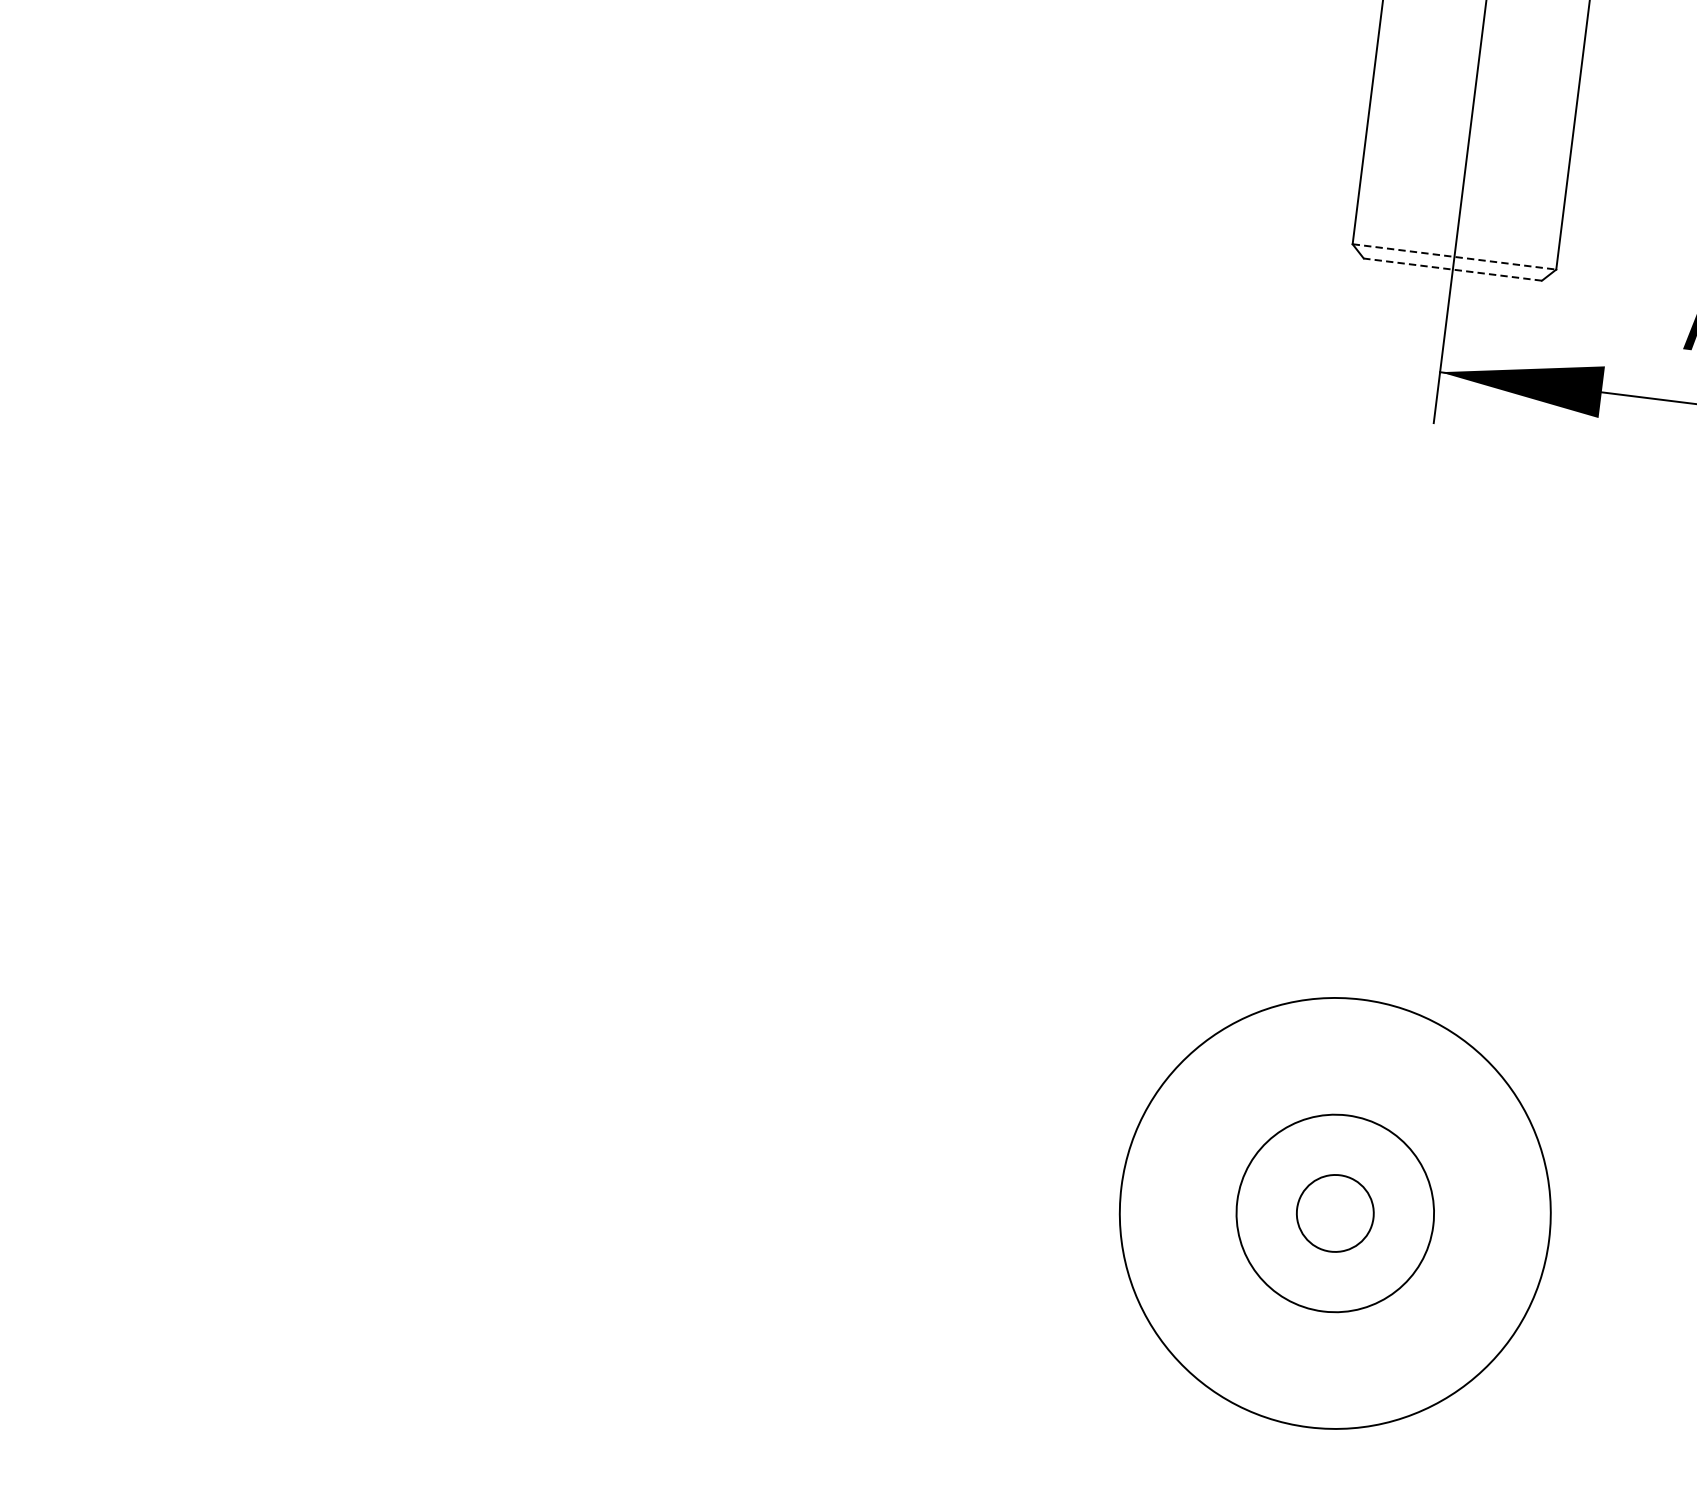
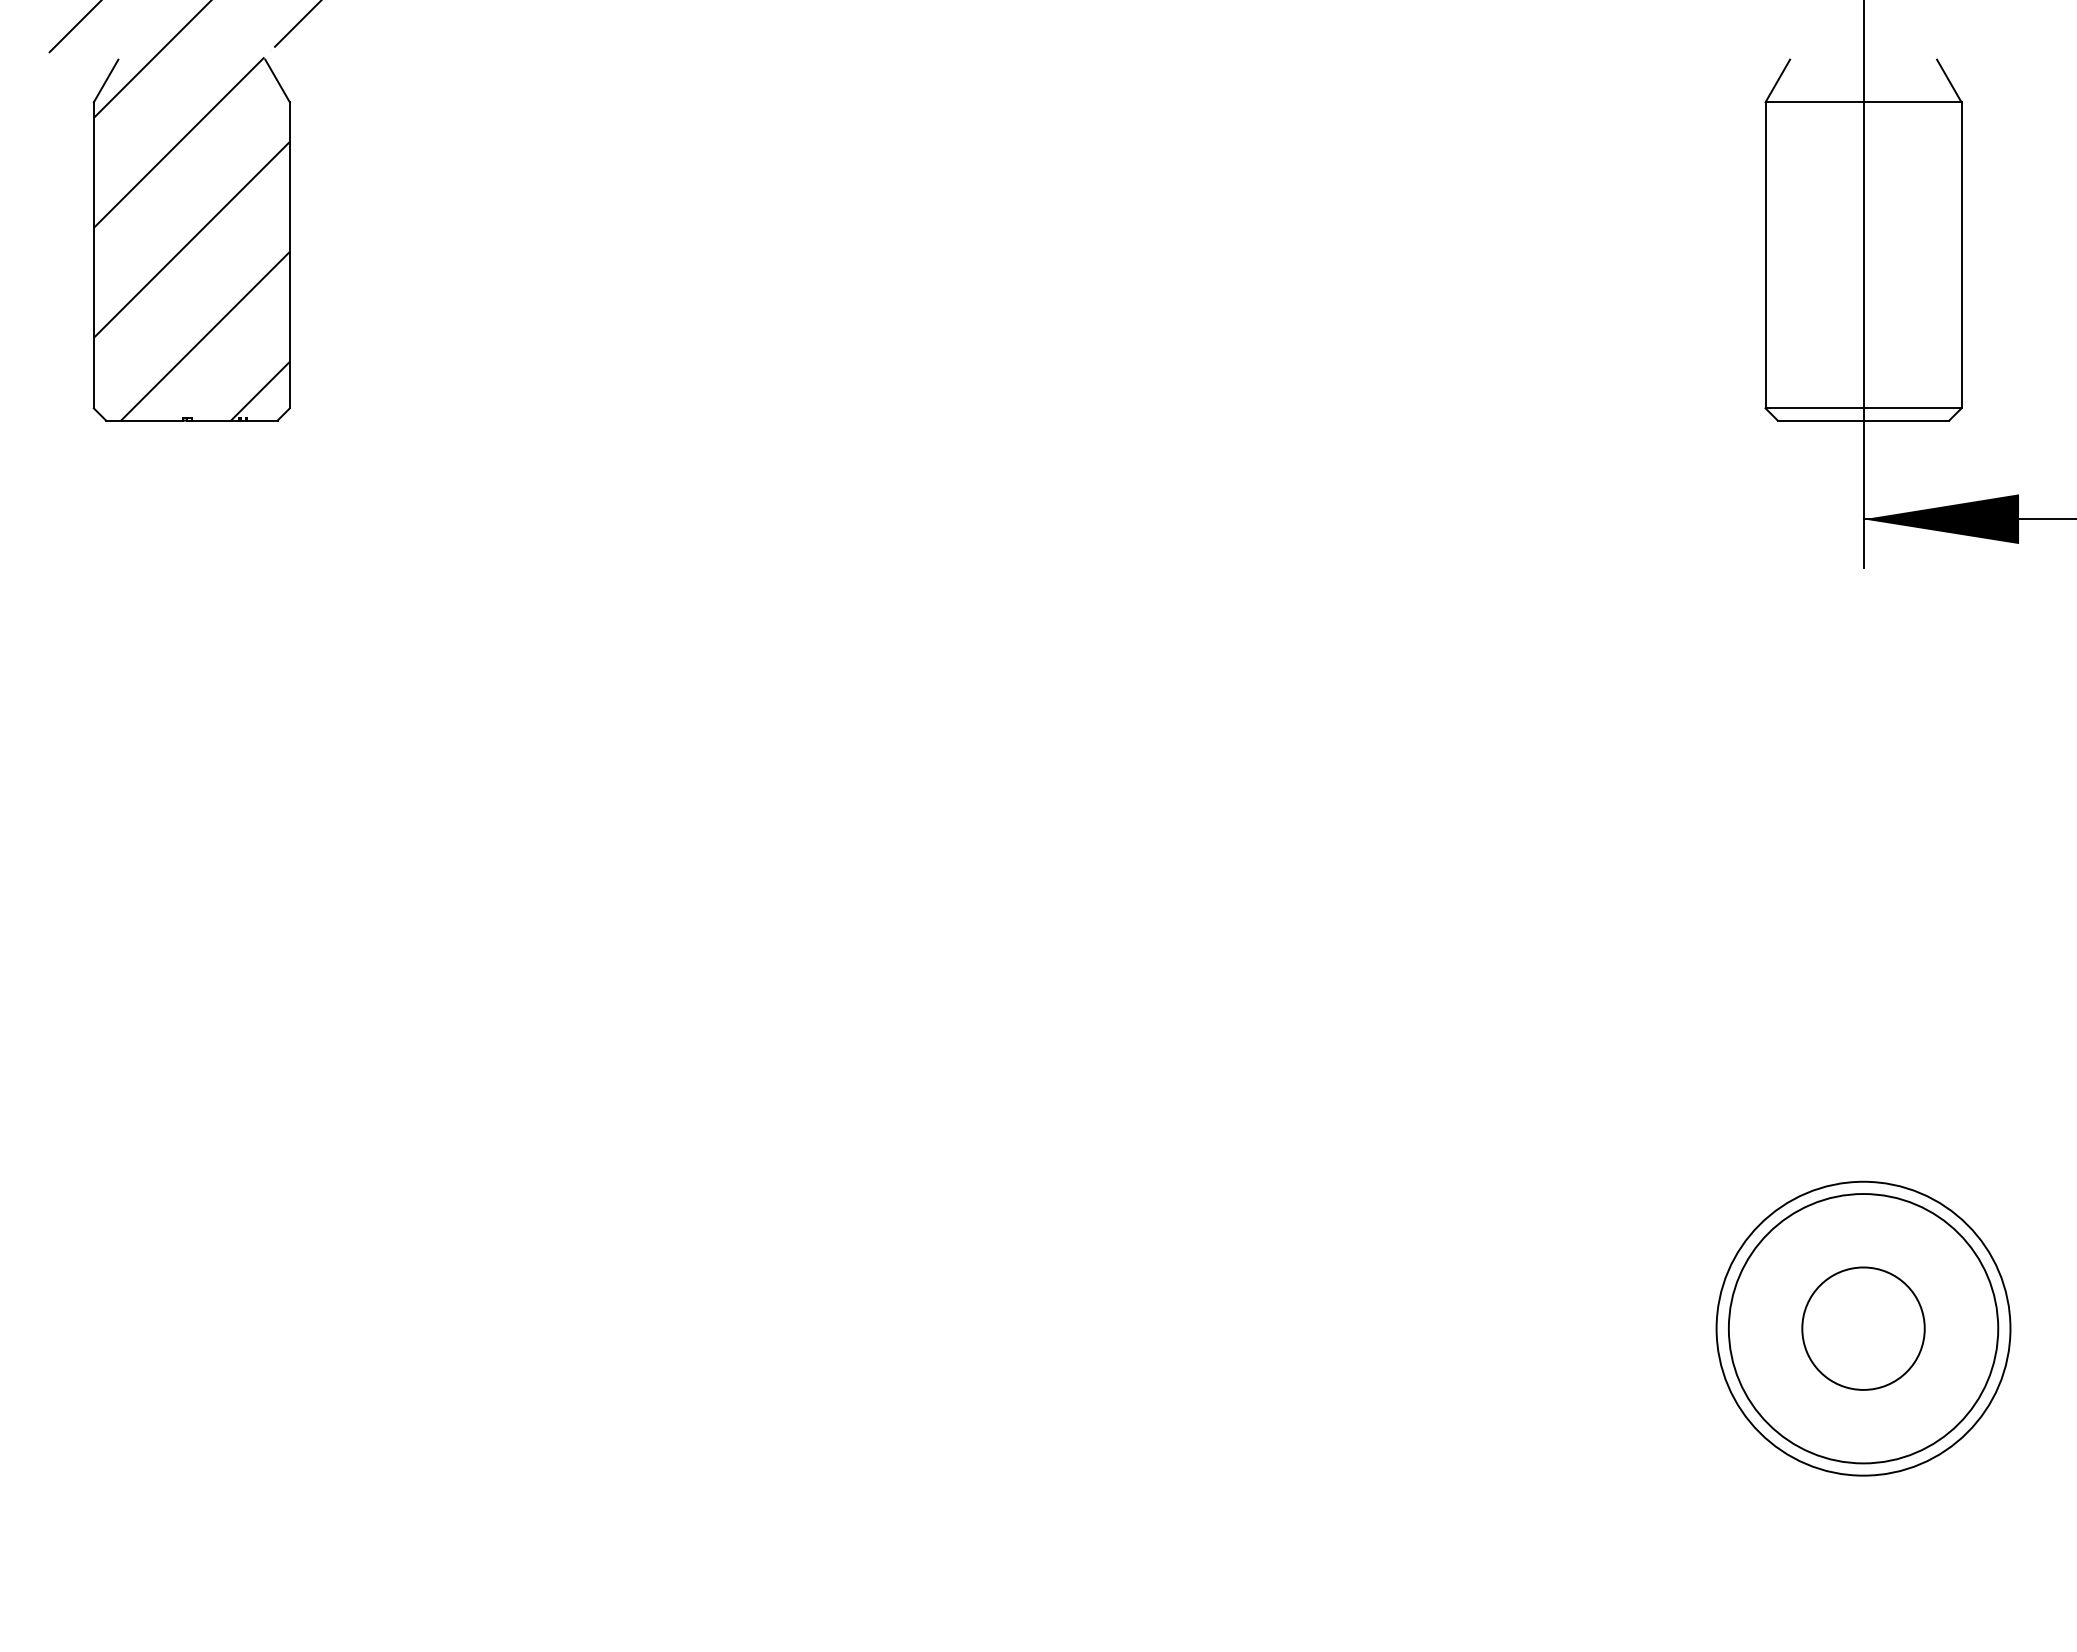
line: (1454, 257) -> (1863, 408), dashed -> solid
line: (1452, 269) -> (1863, 420), dashed -> solid
circle: (1335, 1213) -> (1863, 1328), size x0.71
circle: (1335, 1213) -> (1863, 1328), size x1.43
circle: (1335, 1213) -> (1863, 1328), size x1.67

